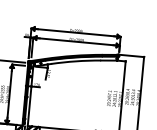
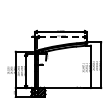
line: (76, 42) -> (61, 37), solid -> dashed

